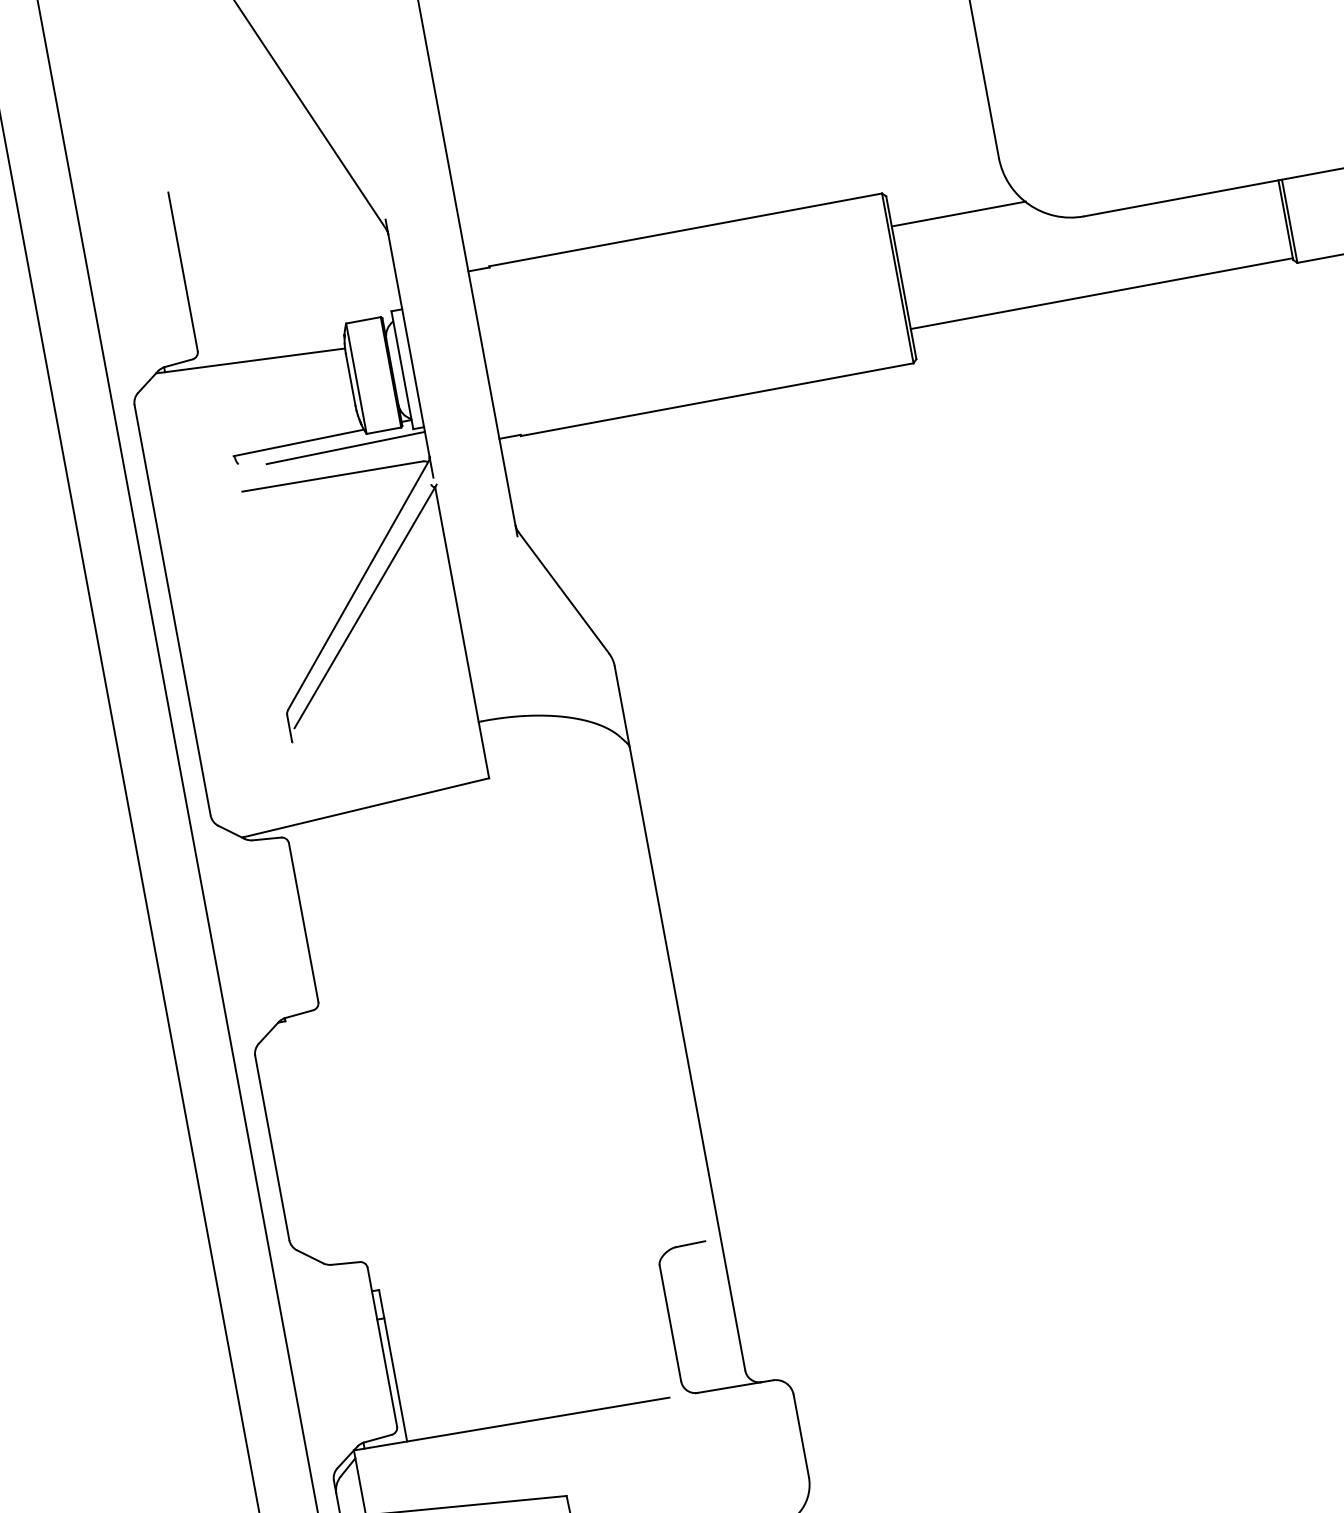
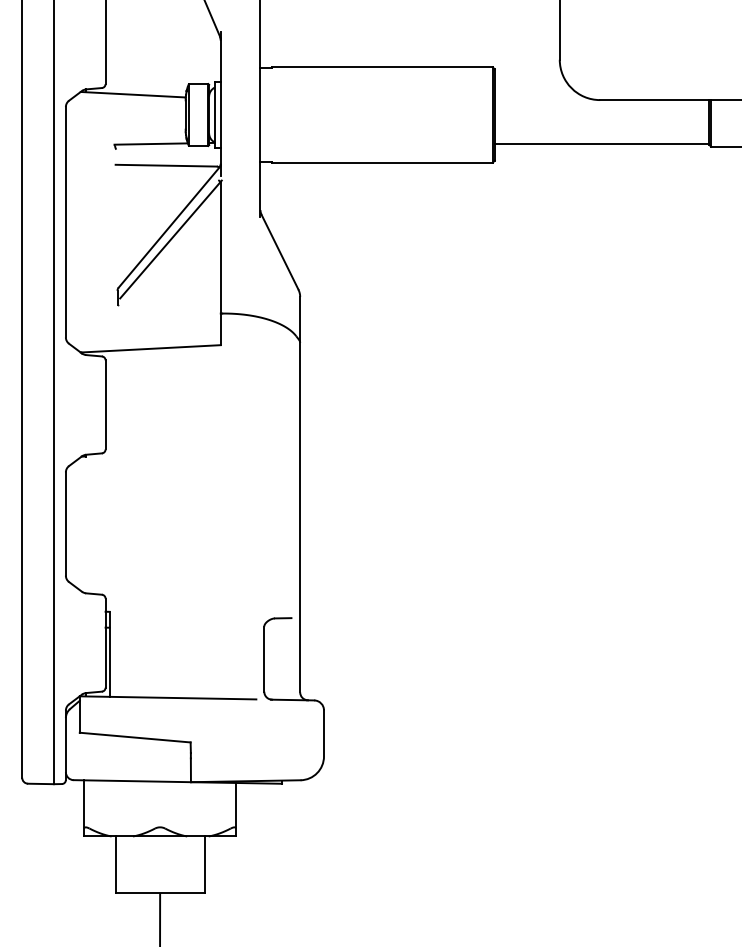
line: (959, 214) -> (532, 86), removed
line: (344, 448) -> (175, 151), removed

